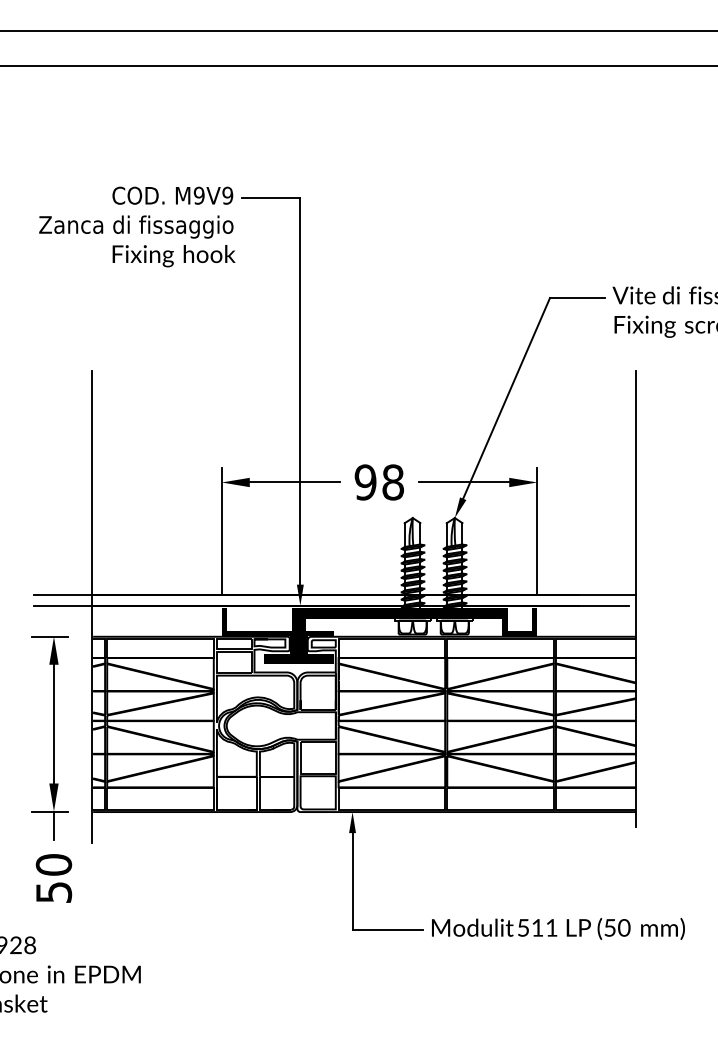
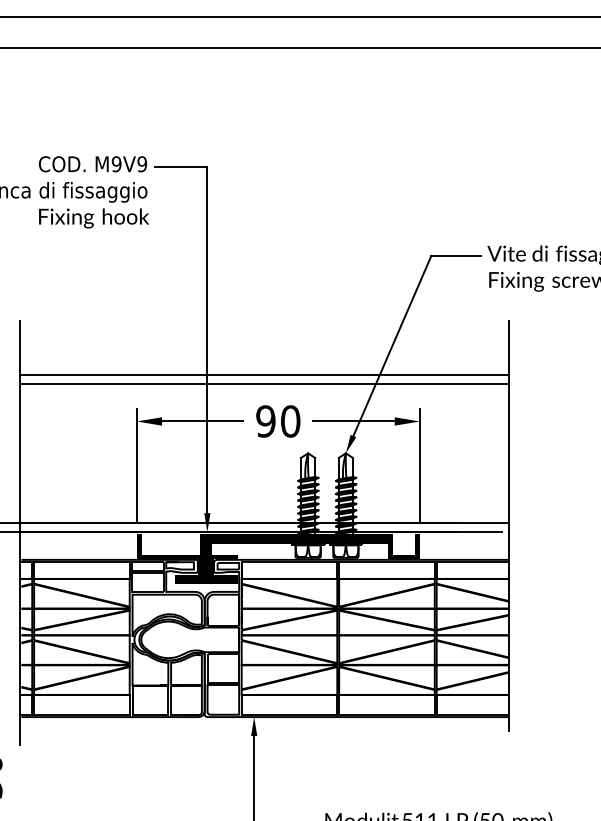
line: (363, 430) -> (264, 374), added
line: (363, 440) -> (264, 383), added
text: (393, 482) -> (290, 421), 98 -> 90

